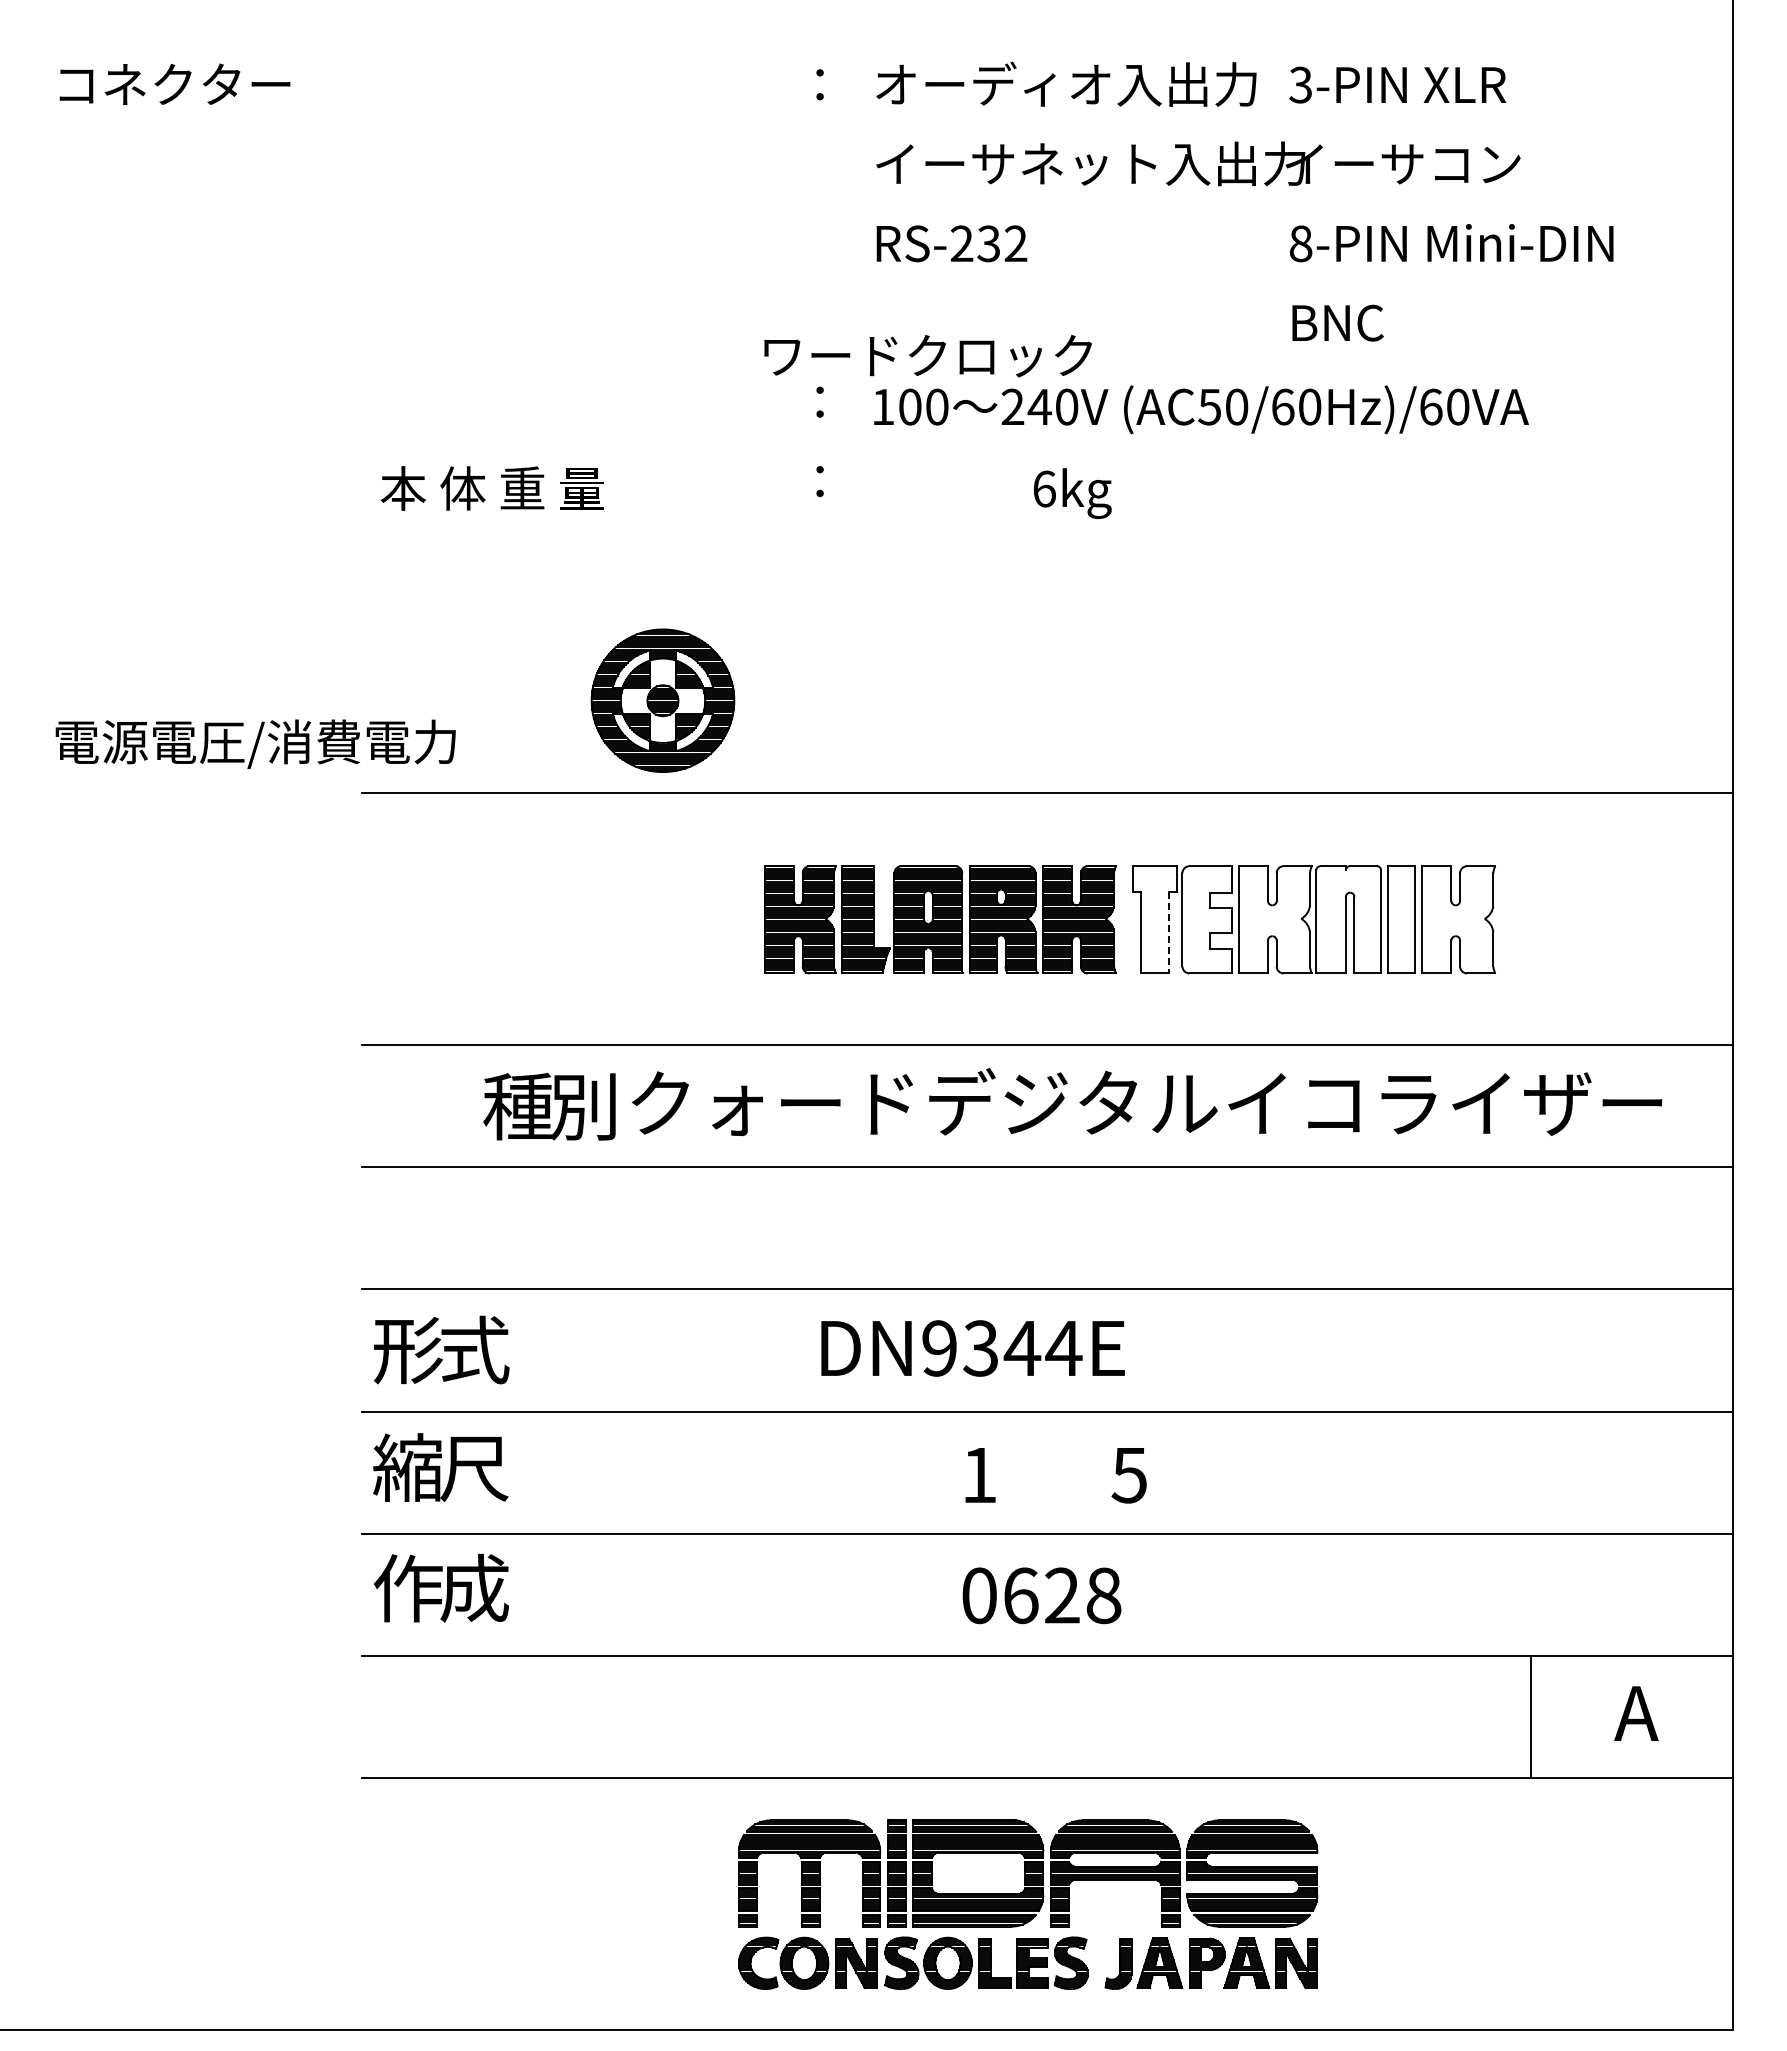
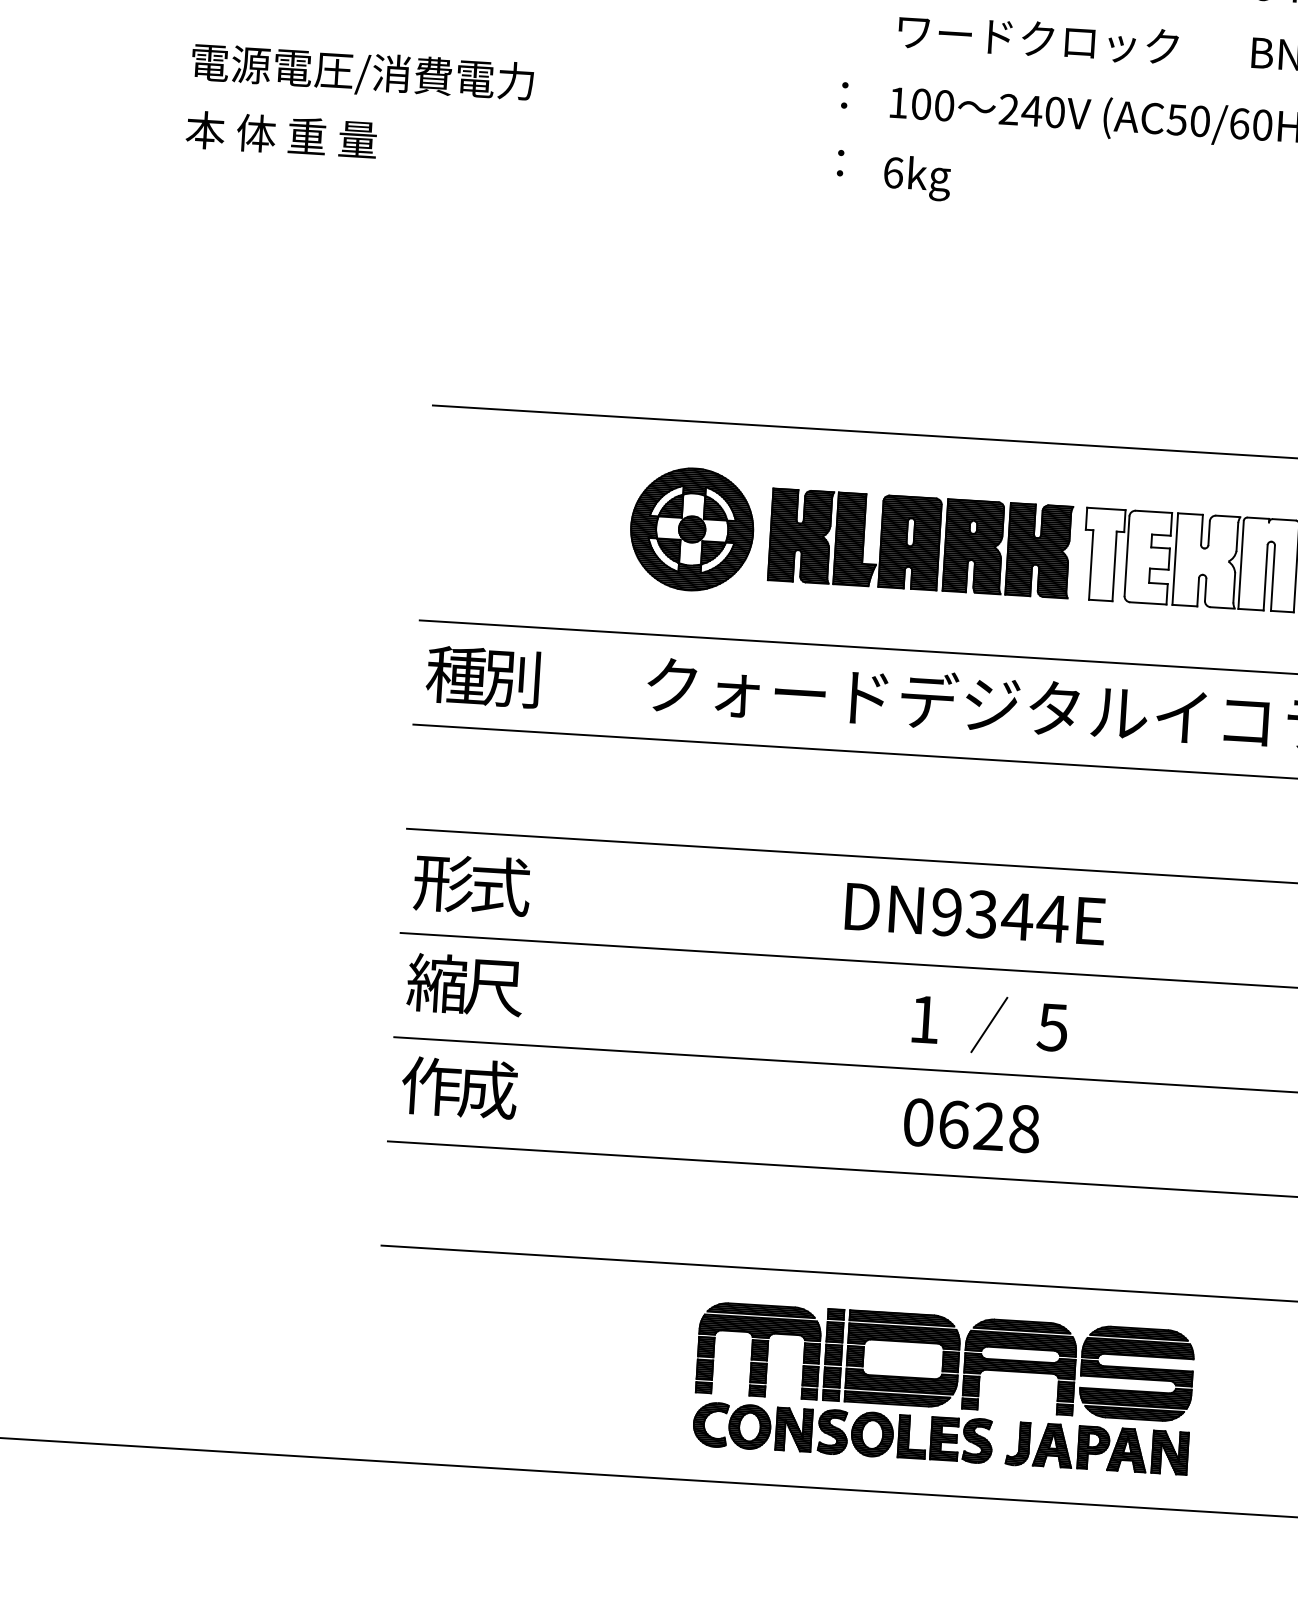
text: (927, 356) -> (1037, 39), moved
text: (491, 488) -> (280, 134), moved
text: (1072, 493) -> (917, 178), moved
part: (662, 700) -> (691, 529), moved
text: (255, 744) -> (362, 73), moved
line: (1168, 932) -> (1114, 566), dashed -> solid
text: (549, 1106) -> (483, 676), moved
text: (972, 1348) -> (974, 914), moved
line: (1055, 1476) -> (989, 1024), added

